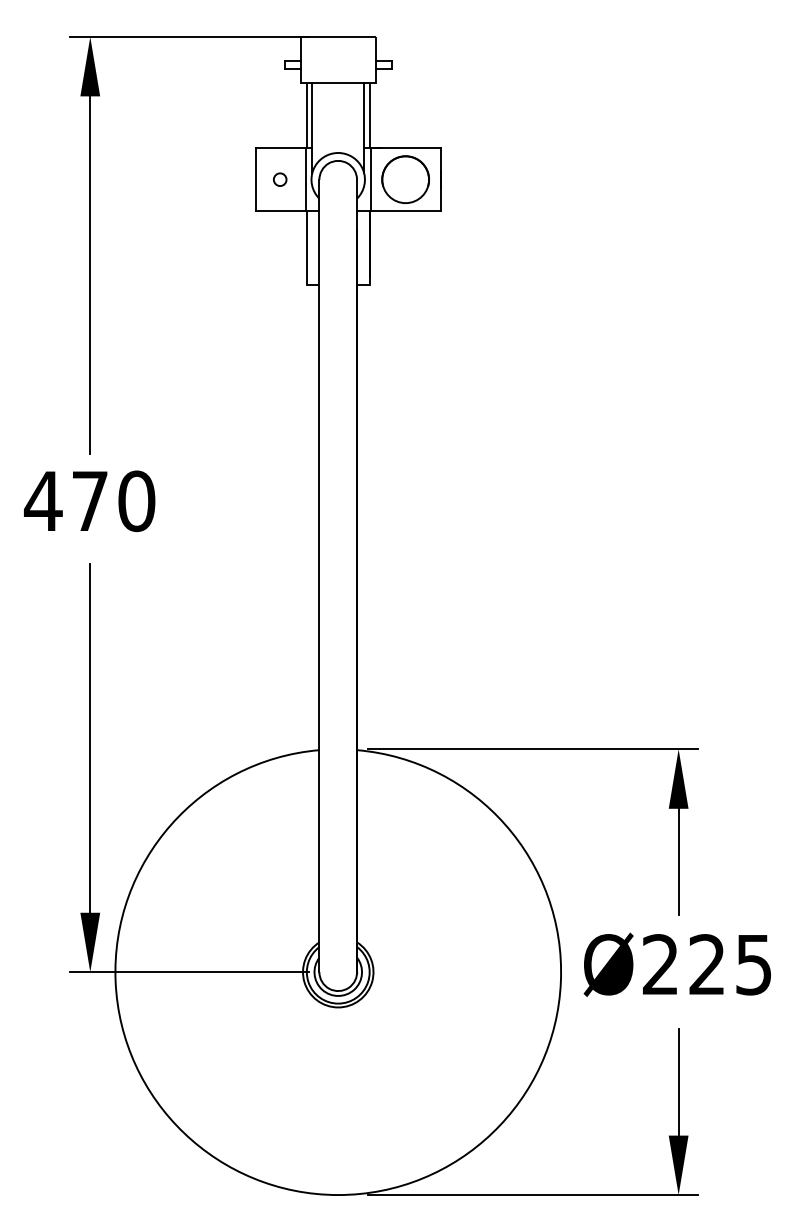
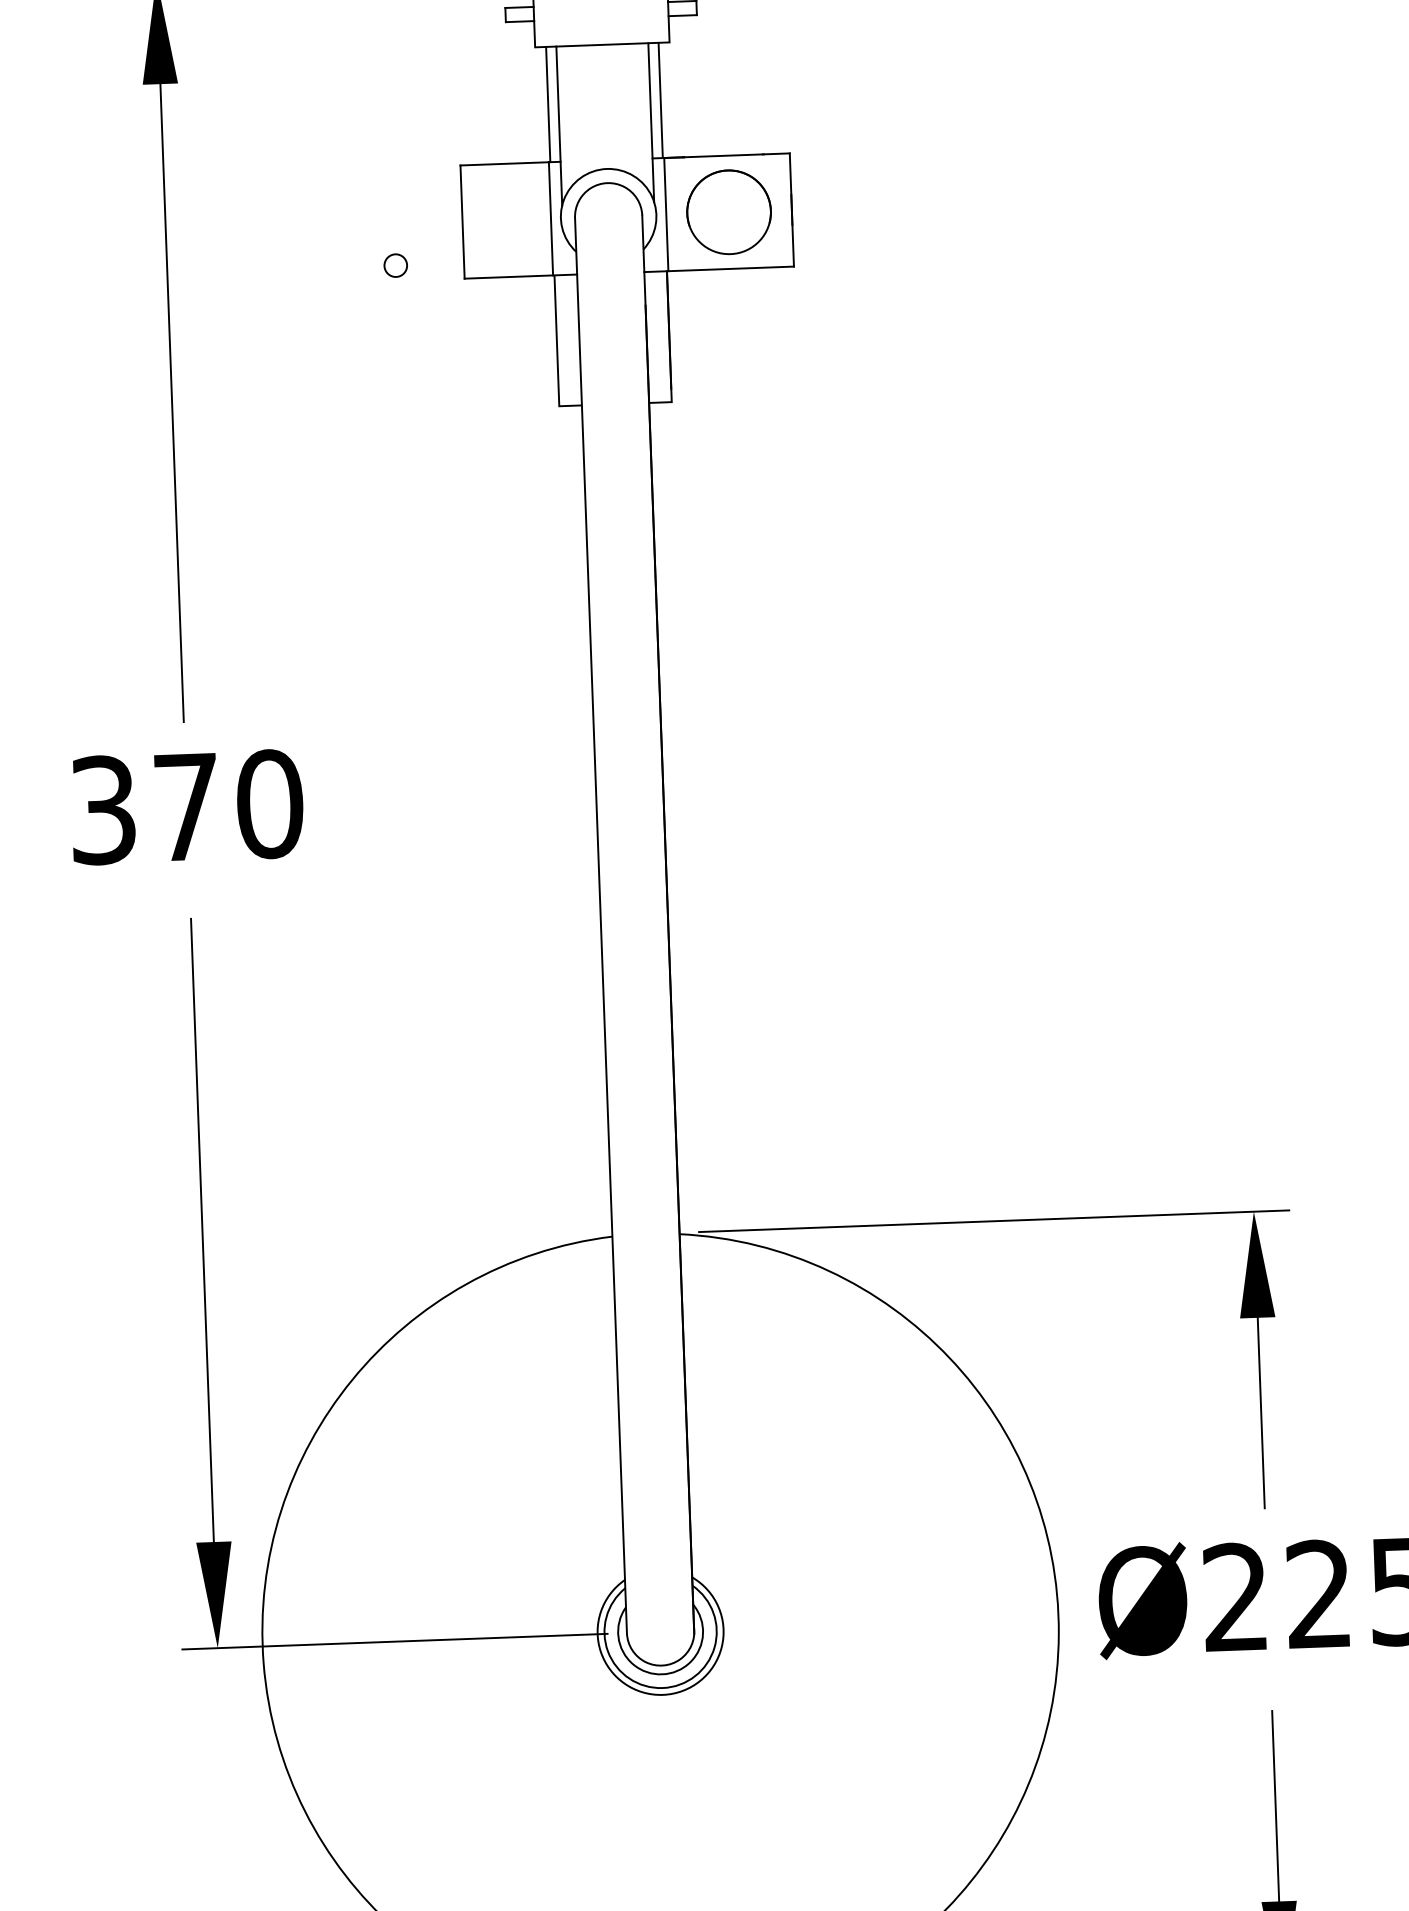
circle: (280, 179) -> (396, 265), moved
text: (42, 501) -> (101, 810), 470 -> 370

